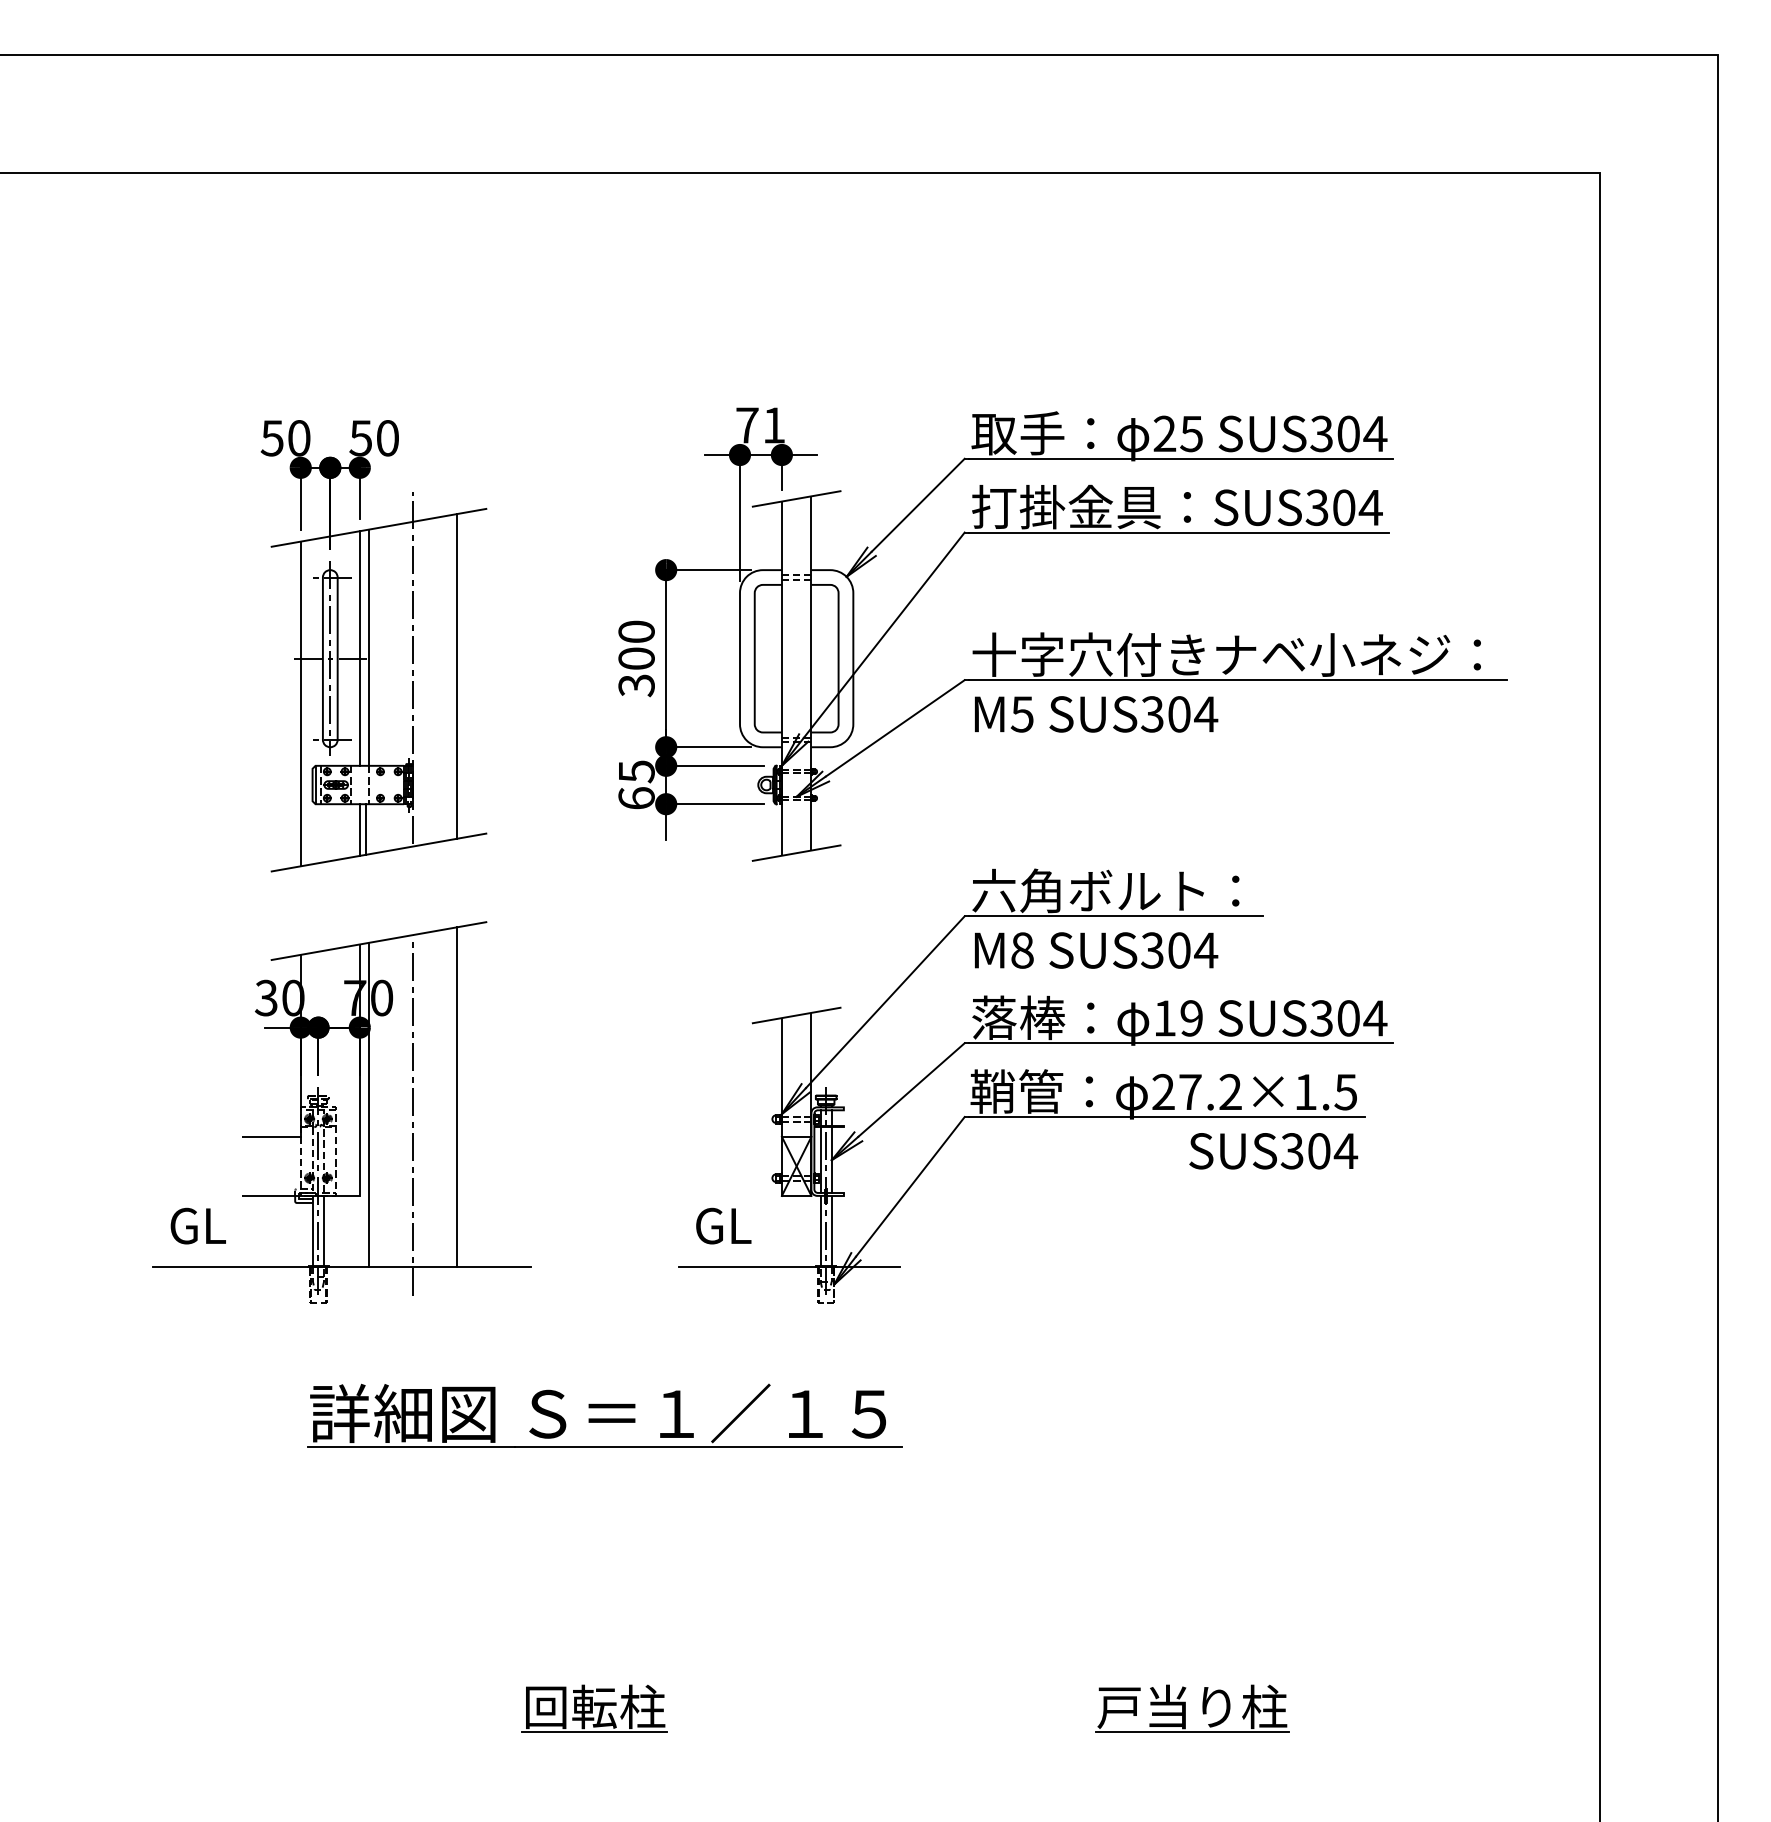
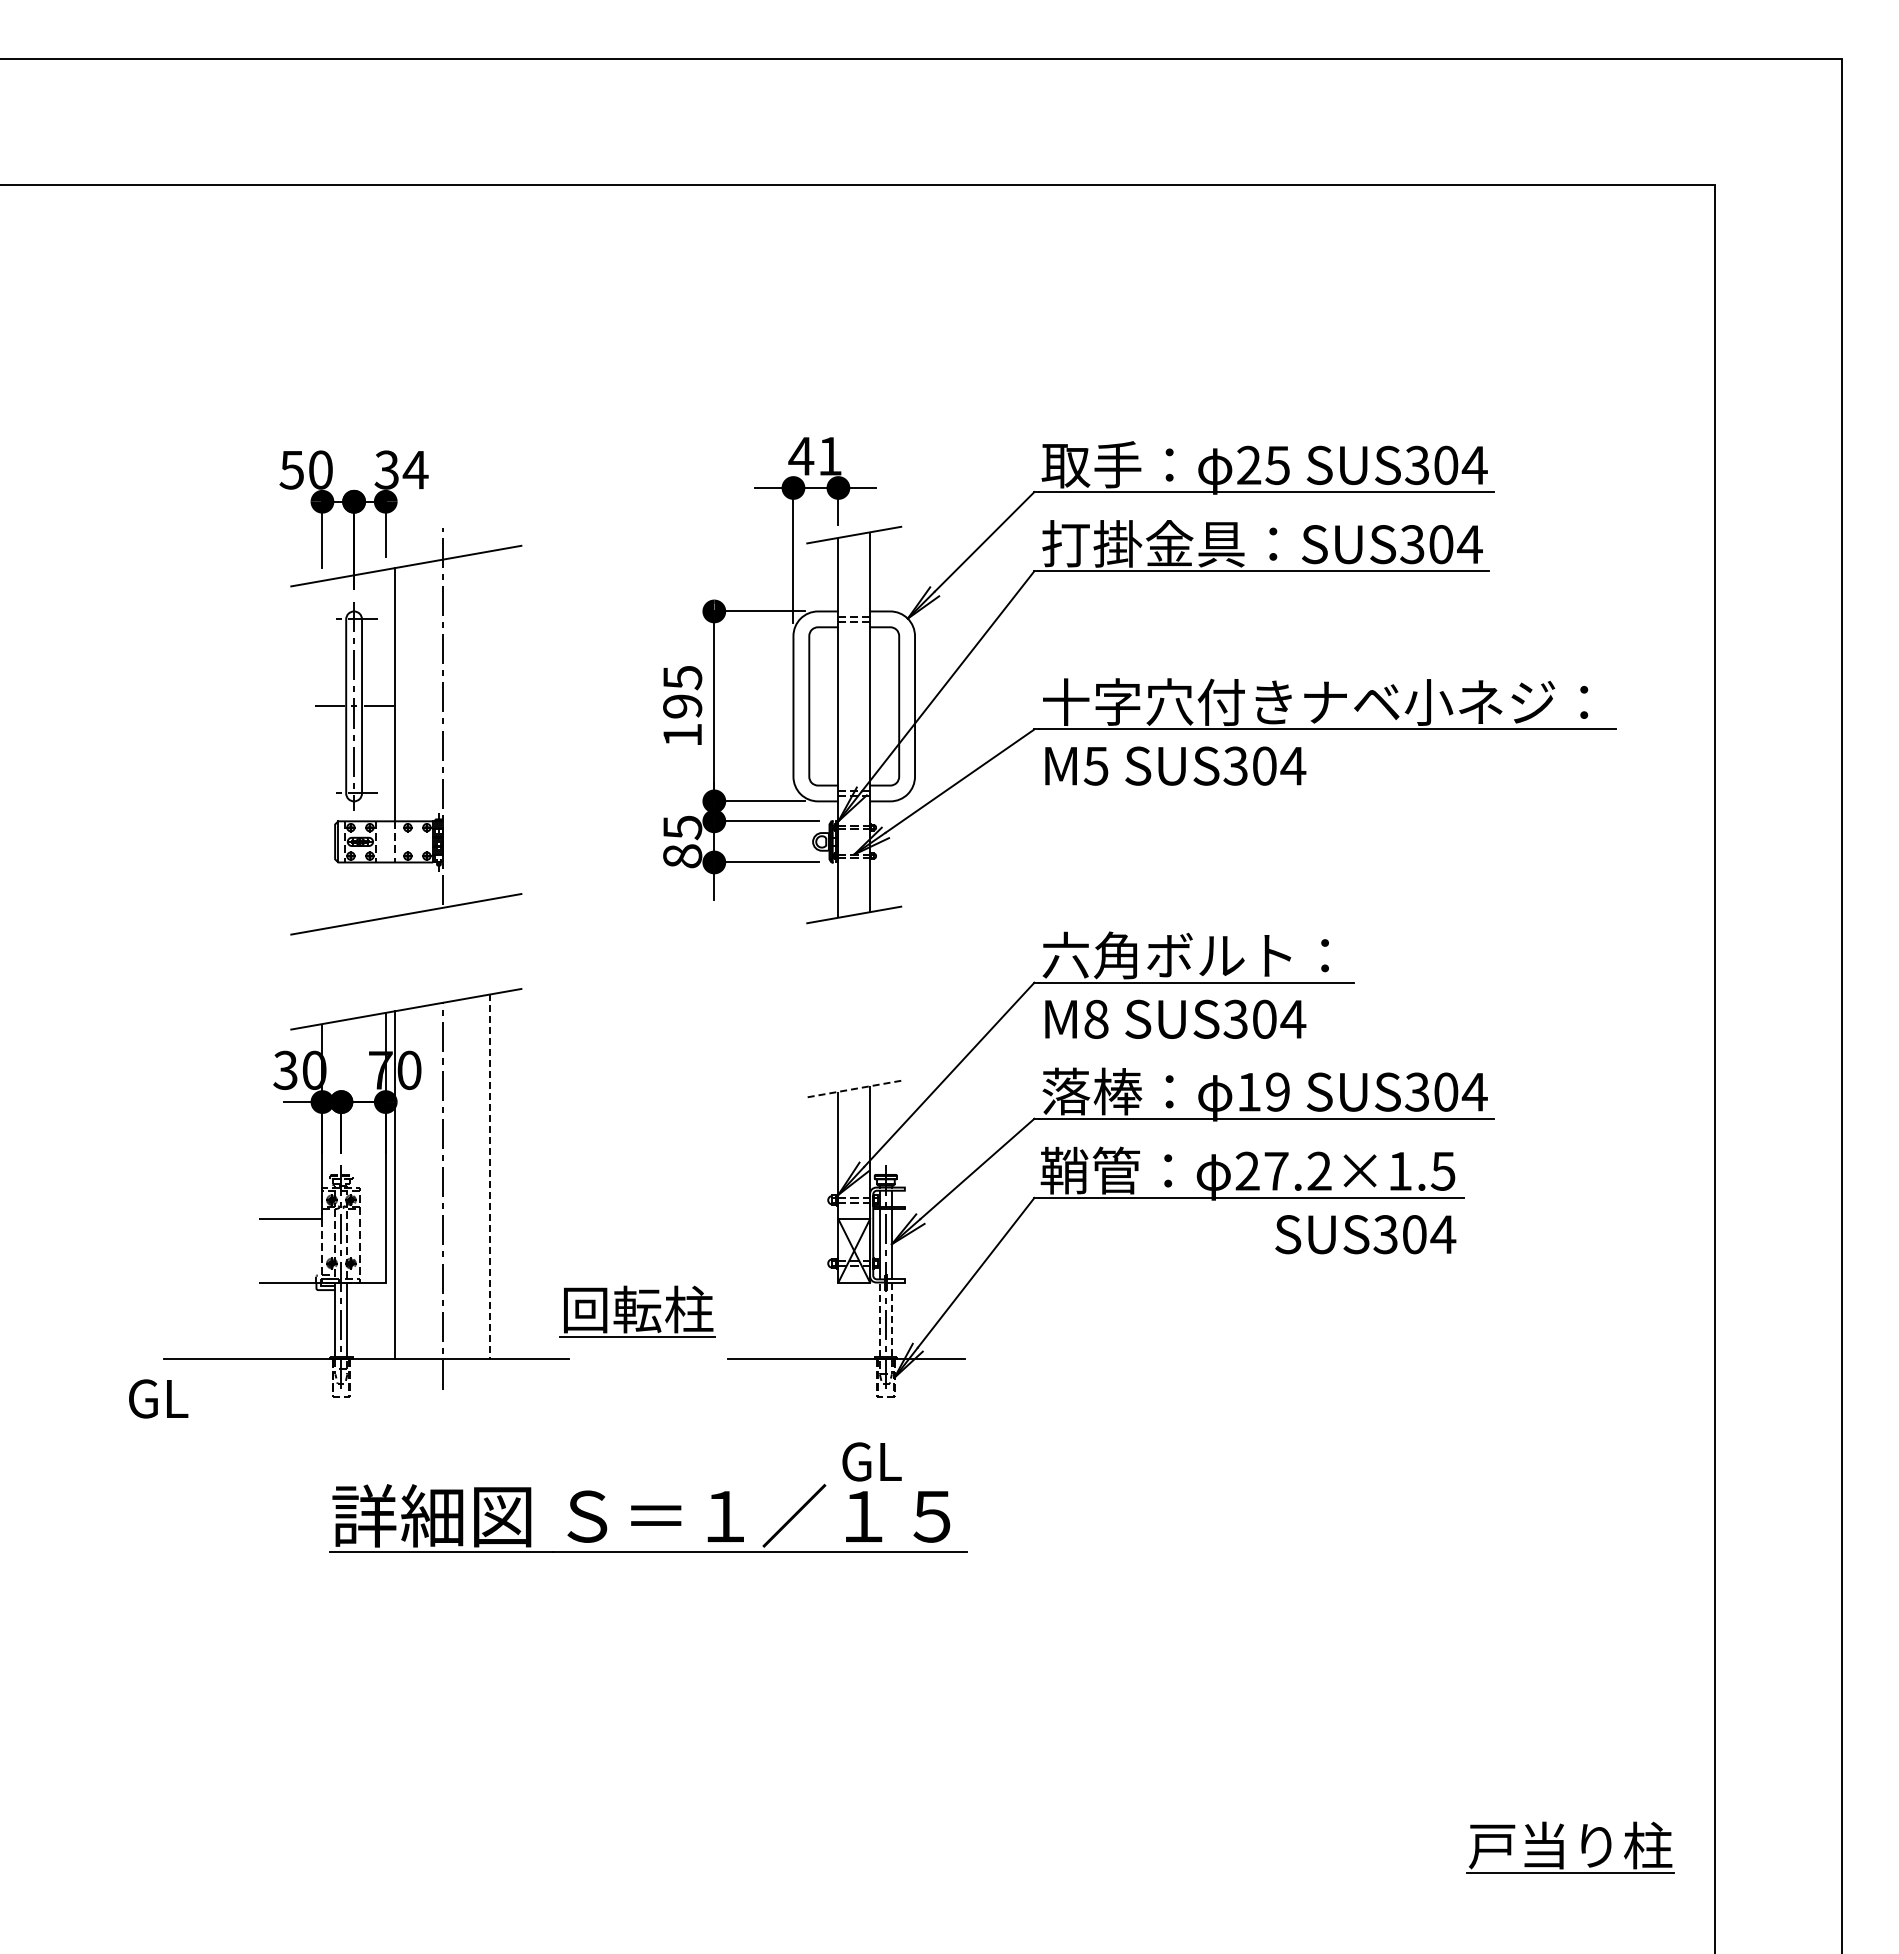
text: (747, 425) -> (801, 456), 71 -> 41
text: (374, 437) -> (401, 469), 50 -> 34
line: (359, 648) -> (385, 695), removed
text: (636, 658) -> (682, 706), 300 -> 195
line: (457, 676) -> (490, 725), removed
line: (300, 703) -> (322, 754), removed
text: (636, 798) -> (682, 856), 65 -> 85
line: (359, 829) -> (385, 889), removed
line: (366, 829) -> (392, 889), removed
line: (796, 1015) -> (854, 1089), solid -> dashed
line: (457, 1097) -> (490, 1176), solid -> dashed
text: (198, 1225) -> (158, 1398), moved
text: (723, 1225) -> (871, 1461), moved
line: (820, 1230) -> (879, 1319), solid -> dashed
line: (831, 1231) -> (891, 1320), solid -> dashed
part: (594, 1708) -> (637, 1311), moved
part: (1185, 1708) -> (1563, 1847), moved

